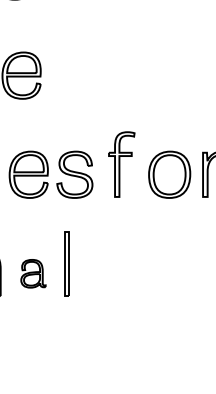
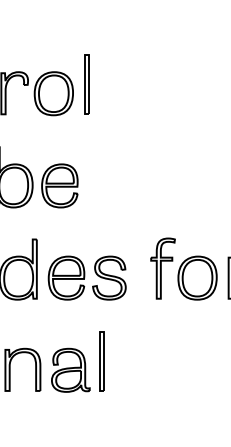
part: (121, 164) -> (162, 268), moved
part: (33, 273) -> (70, 369), size x1.67

